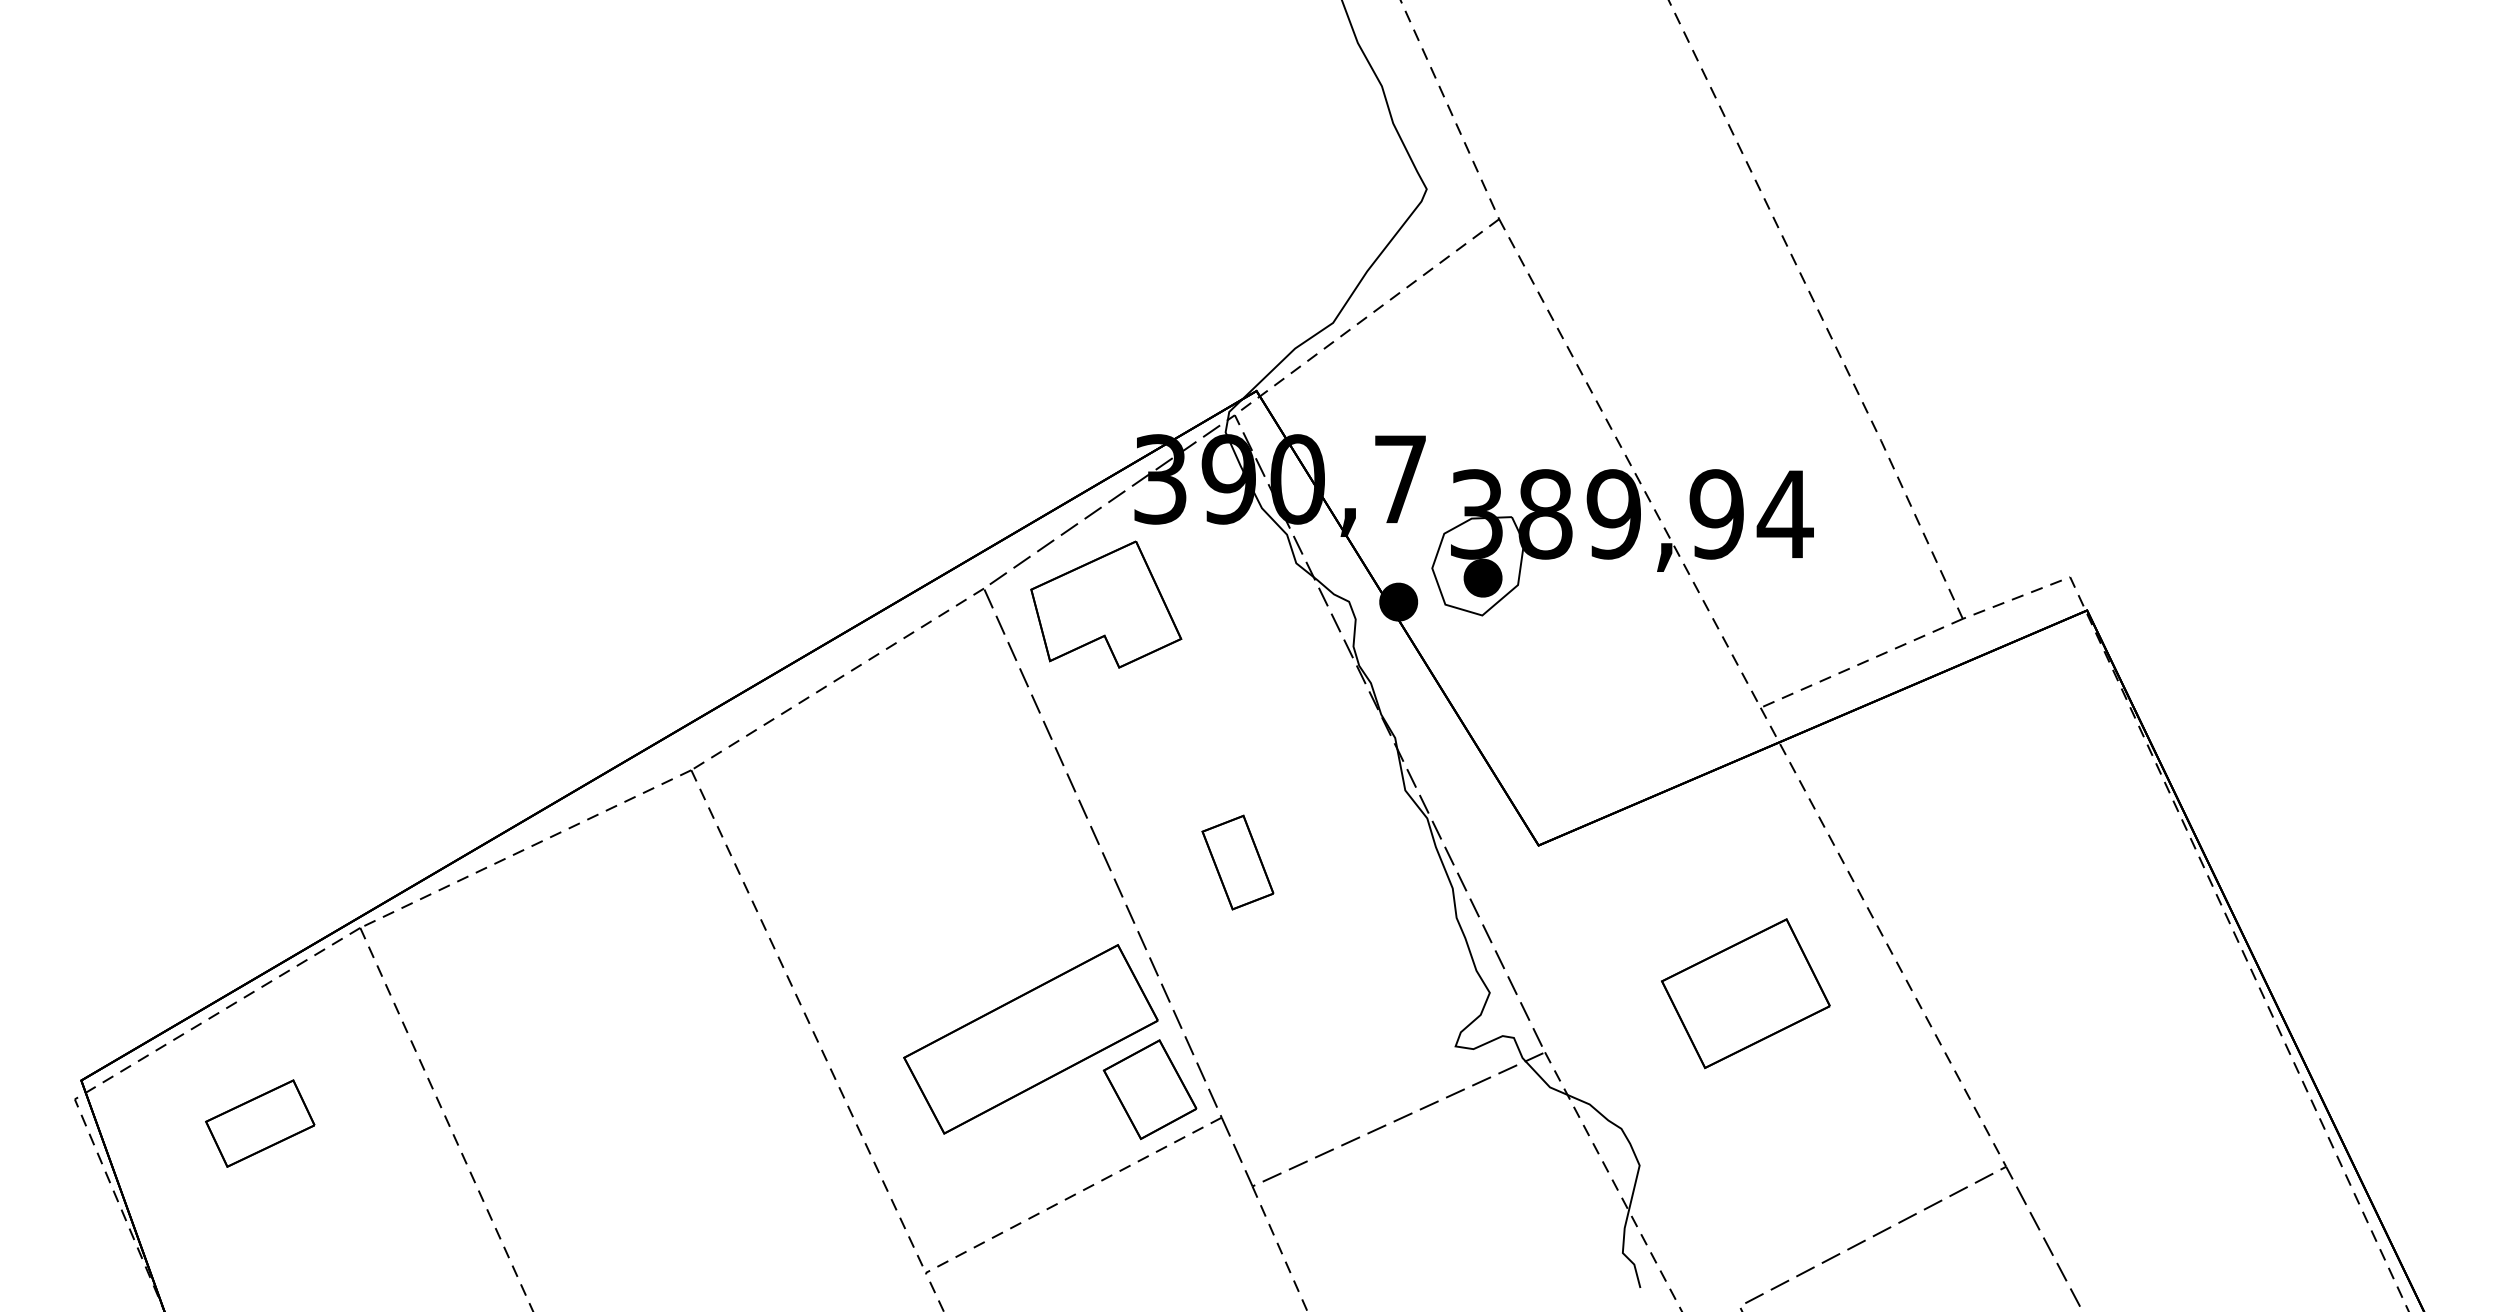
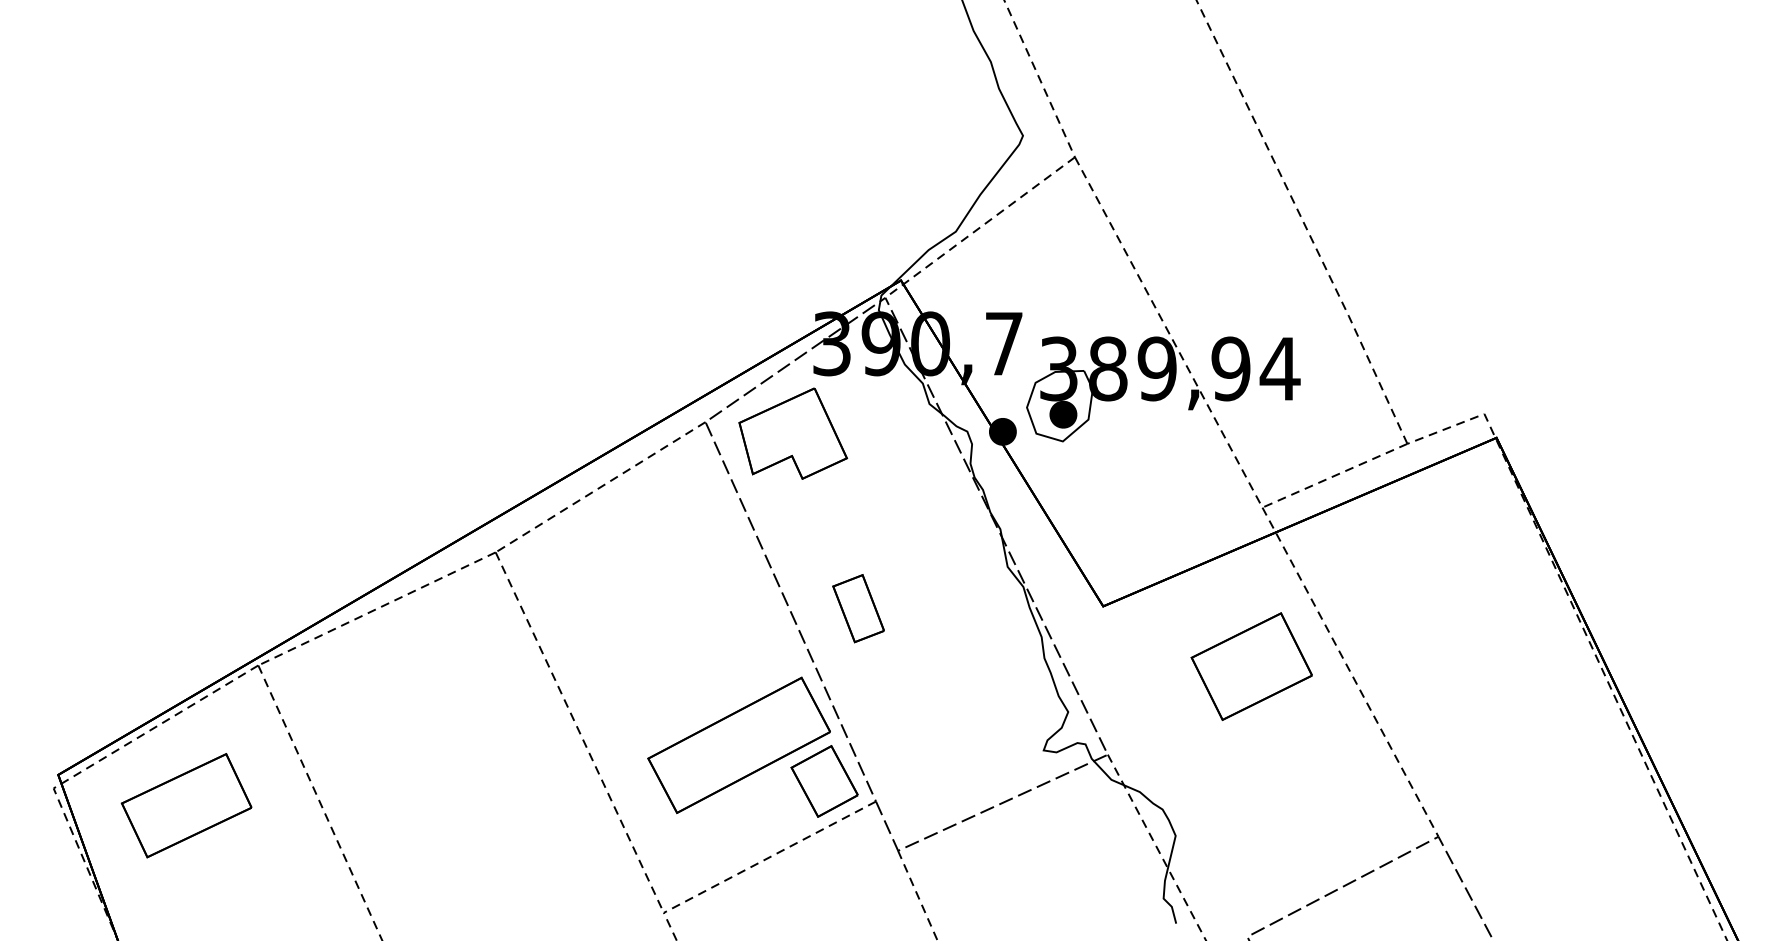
part: (1237, 862) -> (858, 608), moved
part: (1745, 993) -> (1251, 666), moved
part: (260, 1123) -> (186, 805), size x1.67

